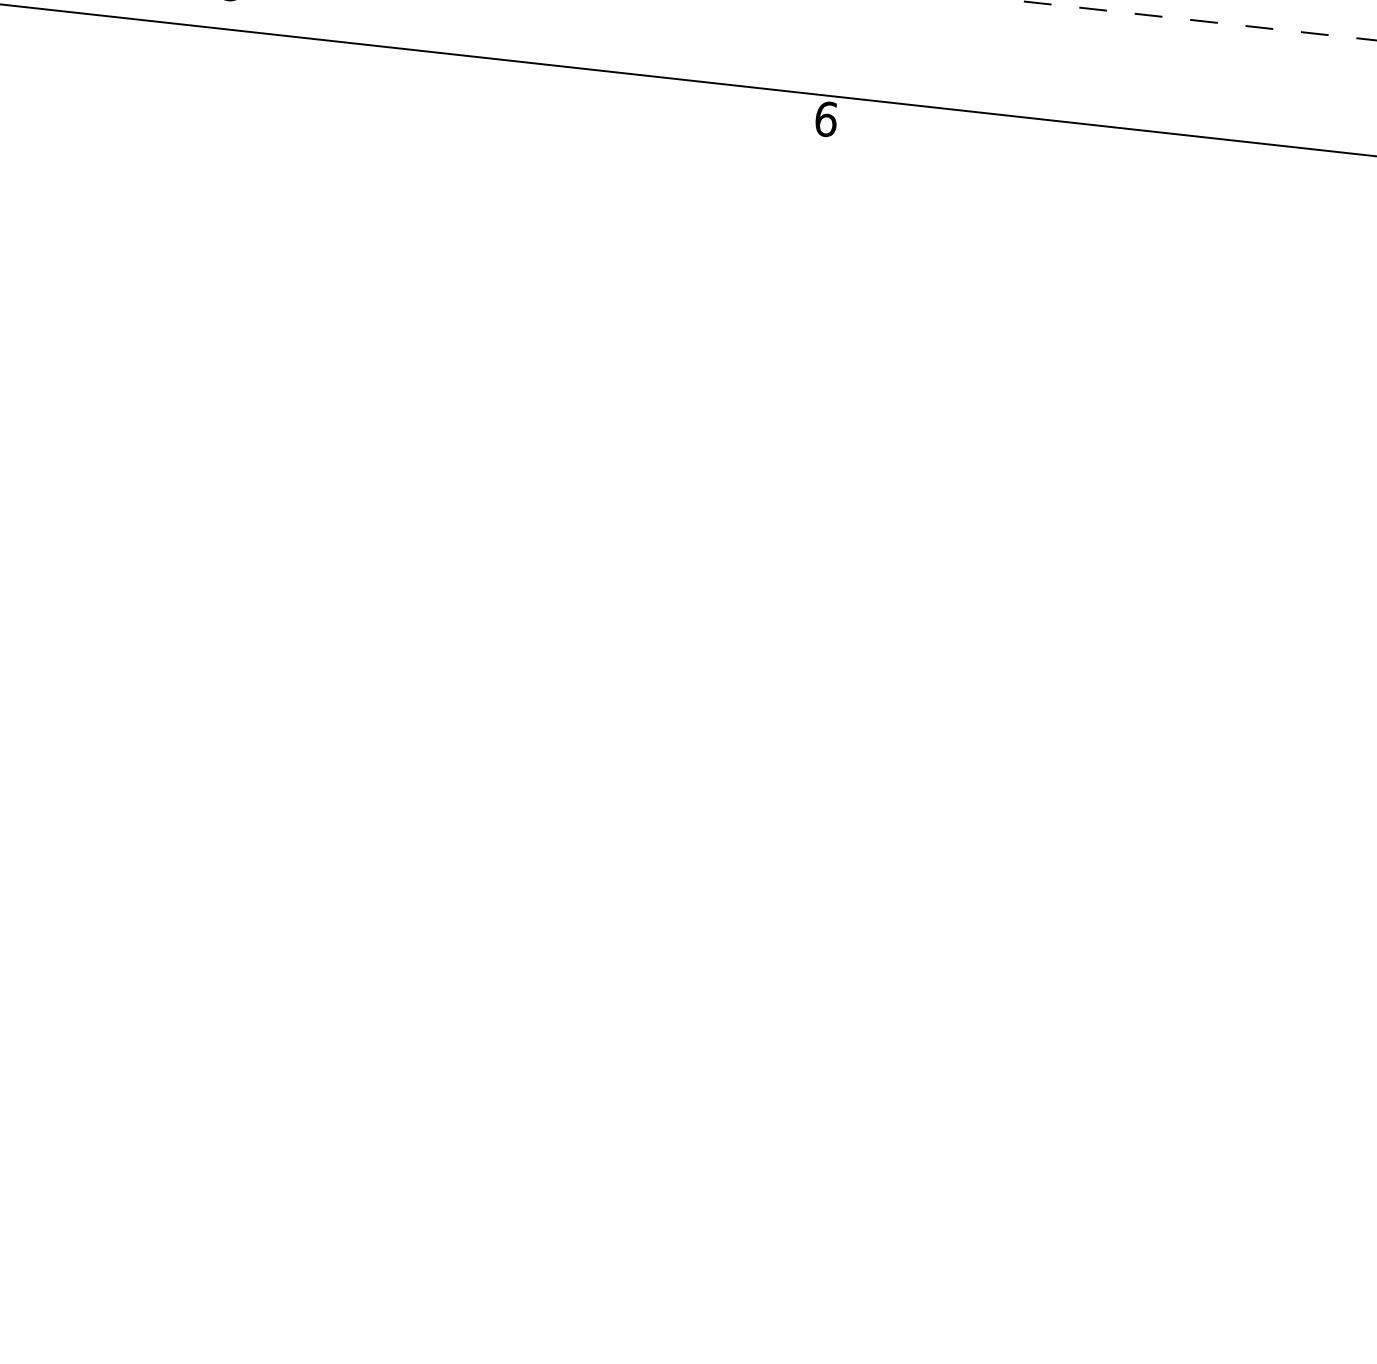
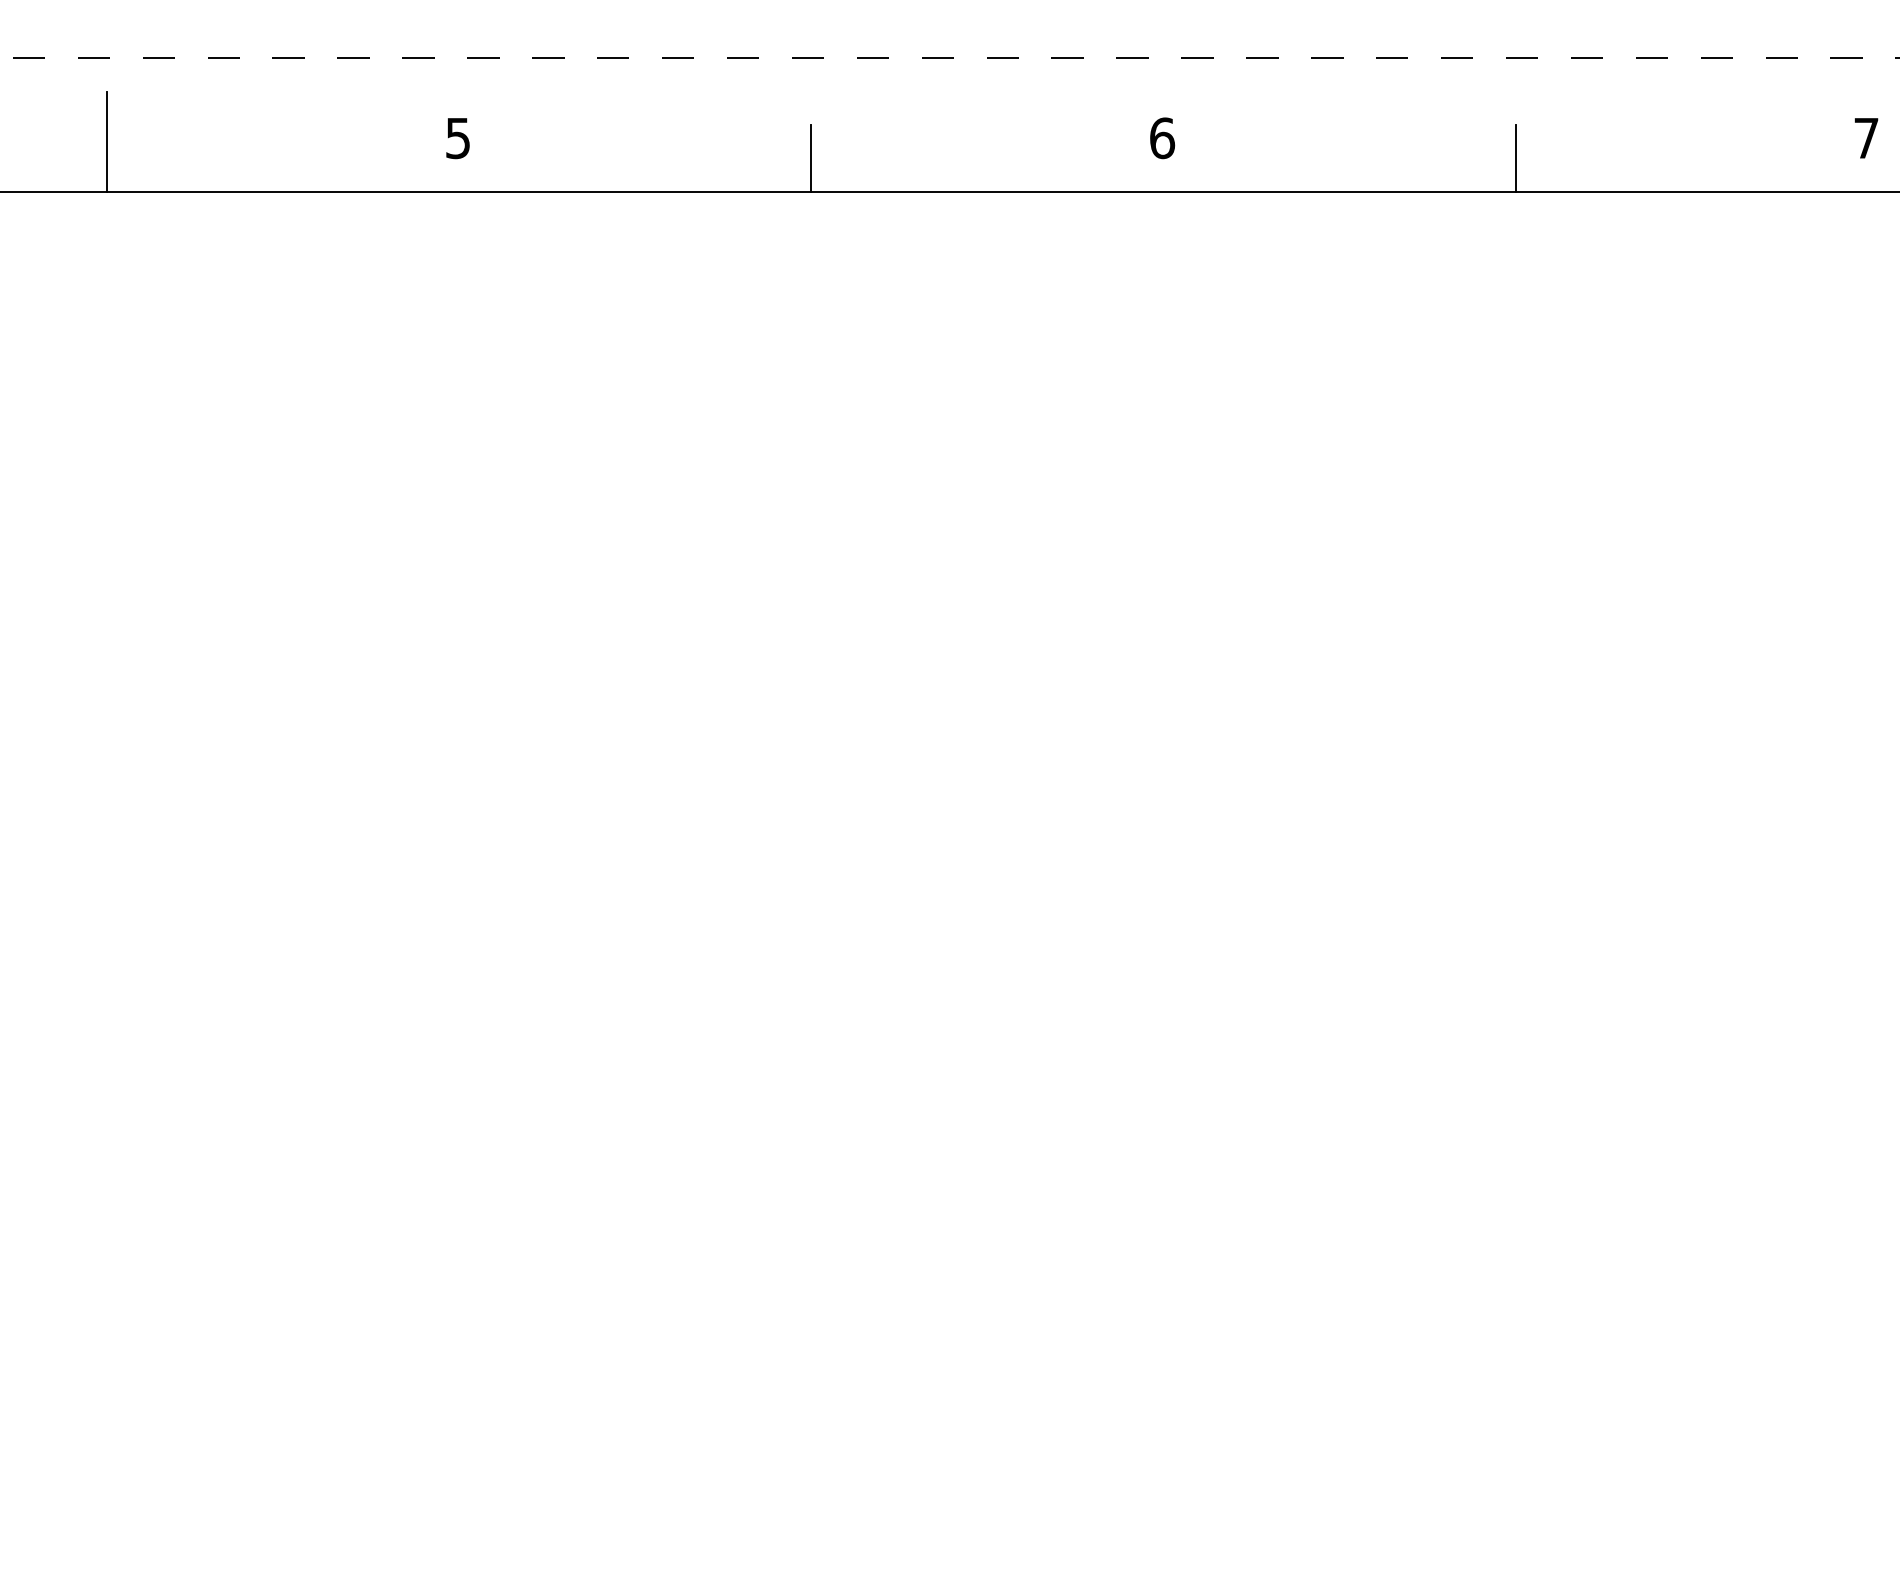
line: (532, 33) -> (811, 157), added
line: (1133, 99) -> (1515, 157), added
text: (826, 119) -> (1162, 138), moved

